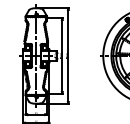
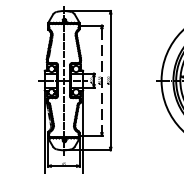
line: (62, 55) -> (102, 79), solid -> dashed

